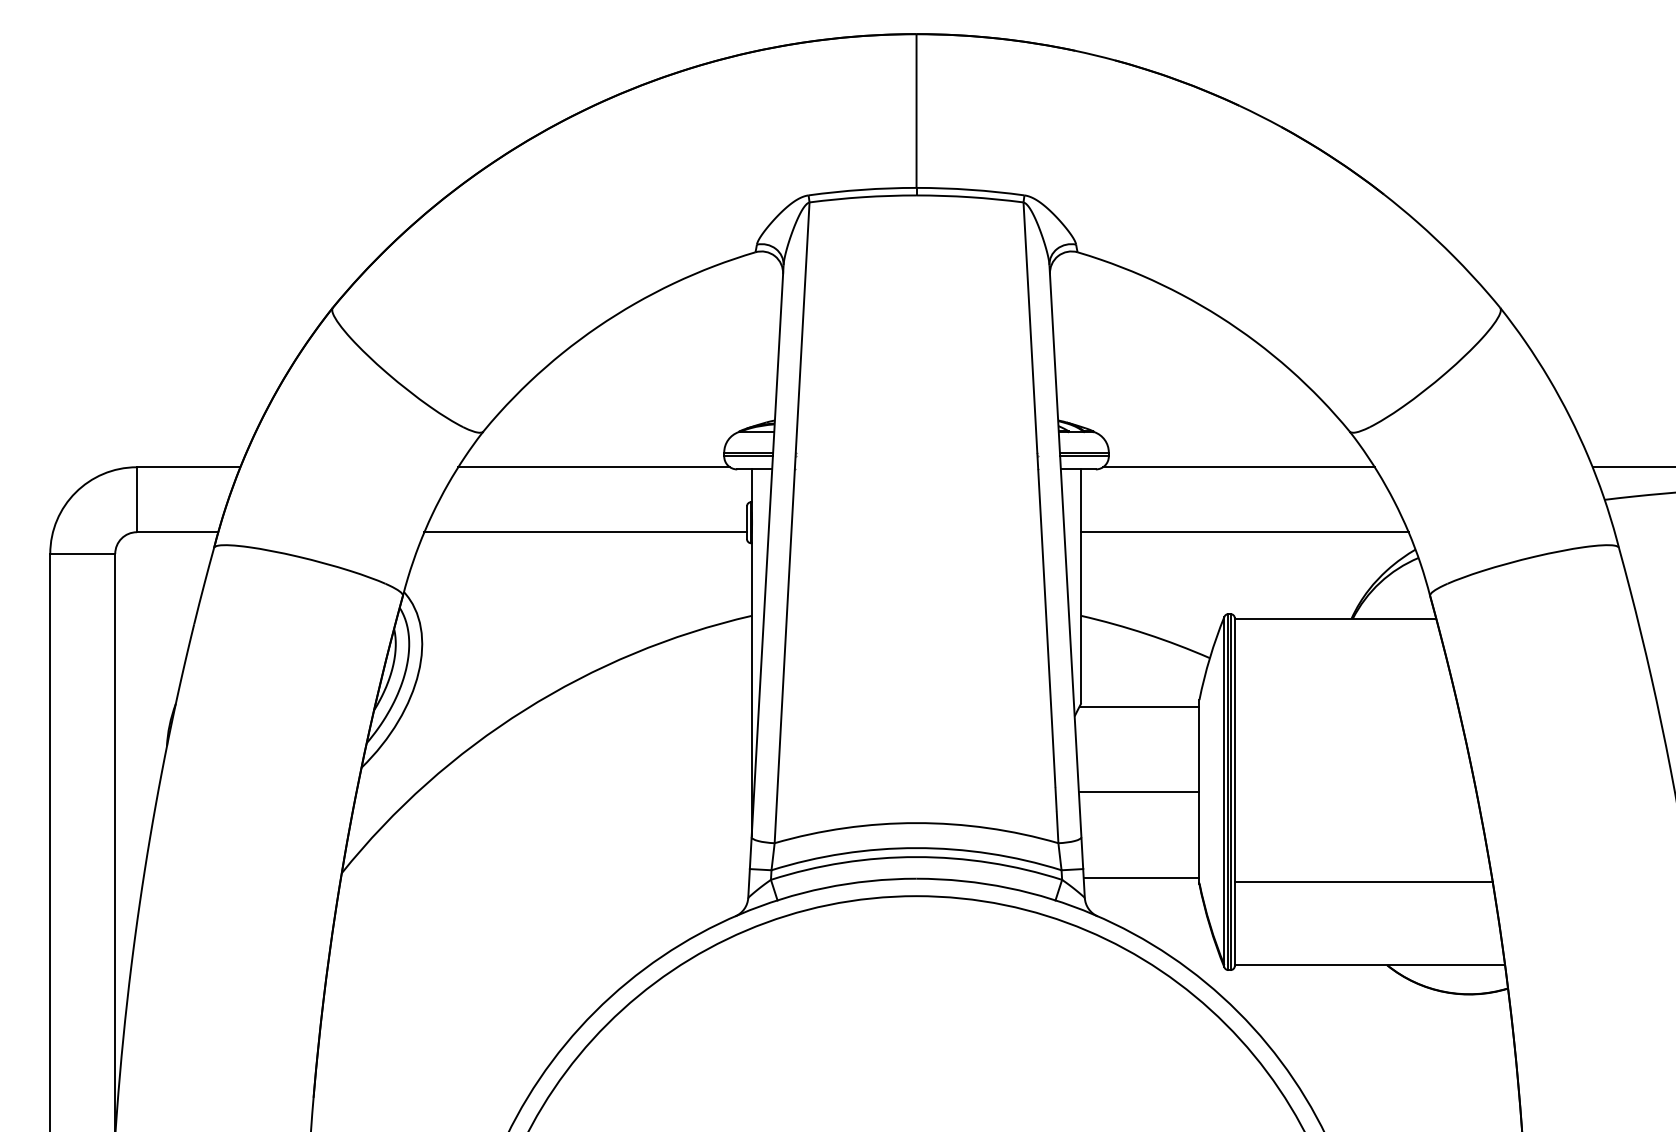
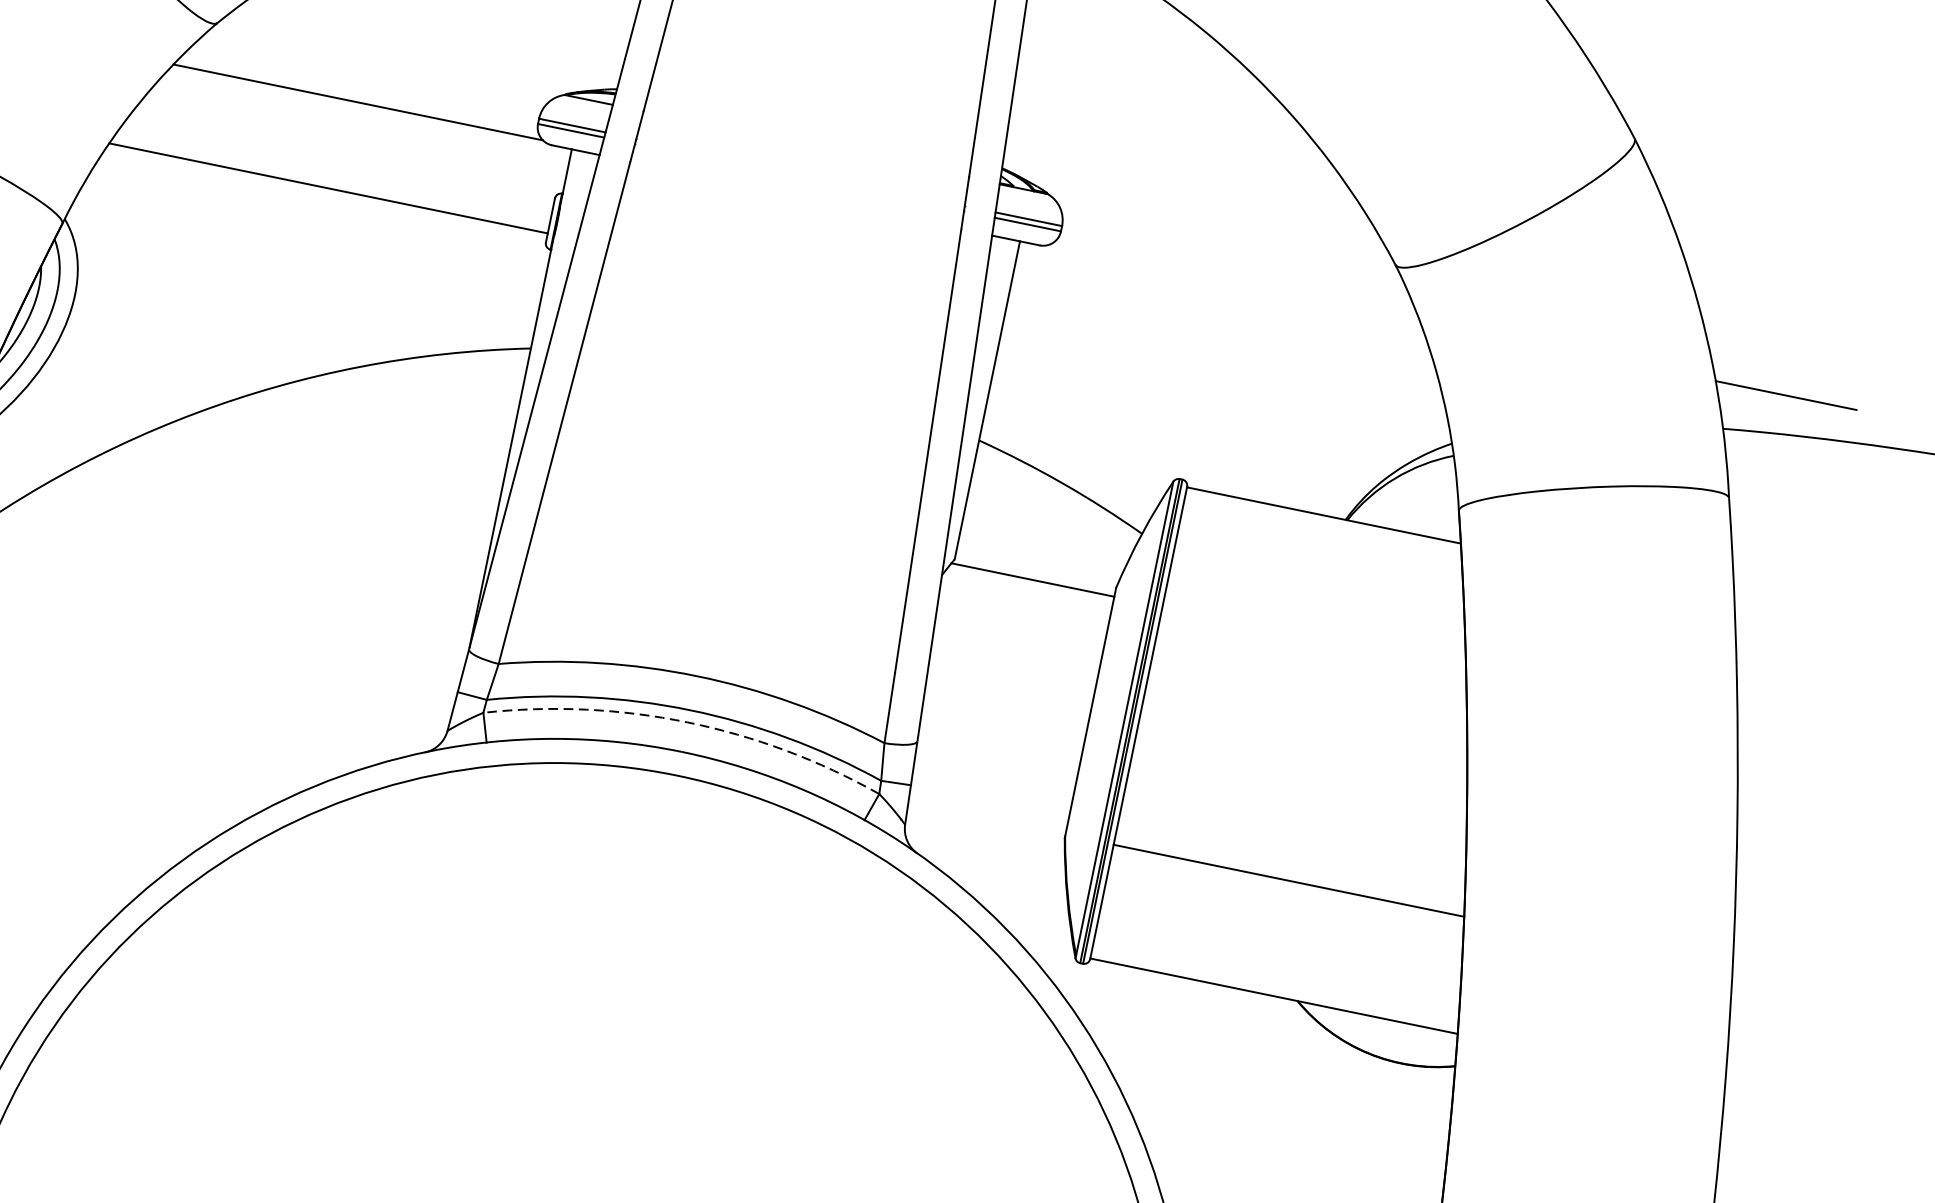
line: (1238, 467) -> (1234, 282), removed
line: (1244, 532) -> (1224, 372), removed
line: (1138, 792) -> (1007, 696), removed
arc: (916, 857) -> (687, 722), solid -> dashed
line: (1141, 877) -> (987, 812), removed

